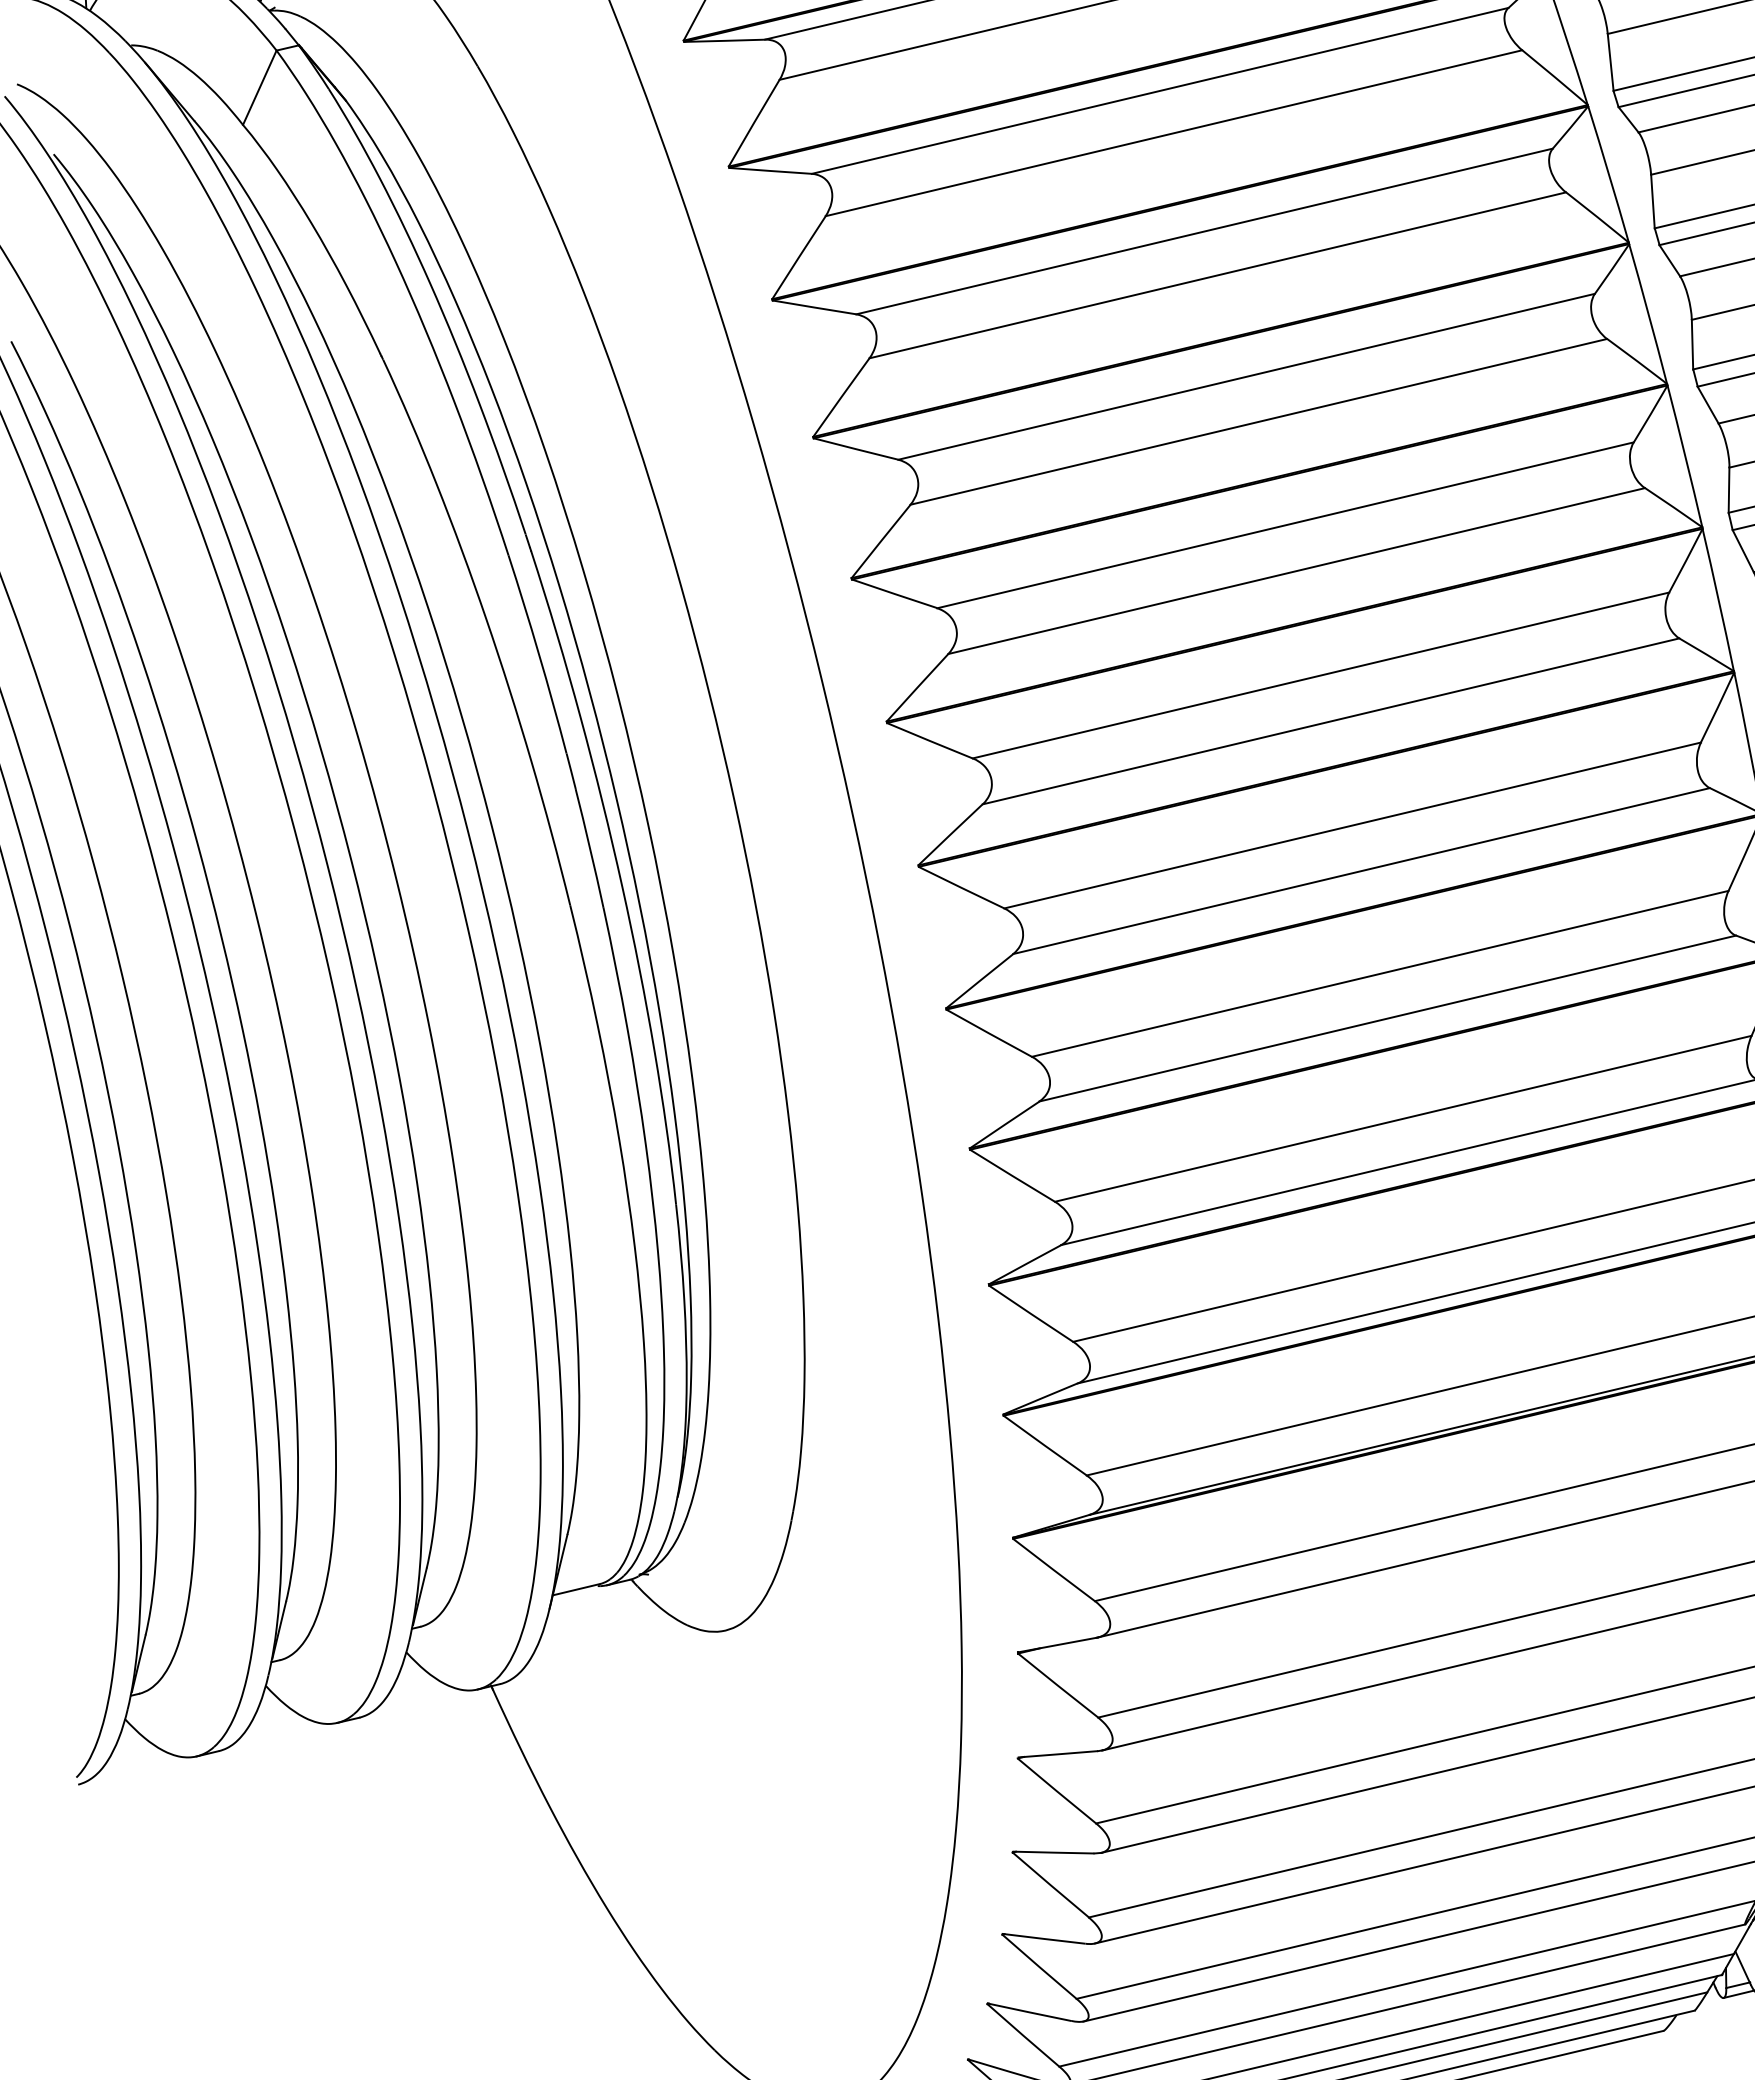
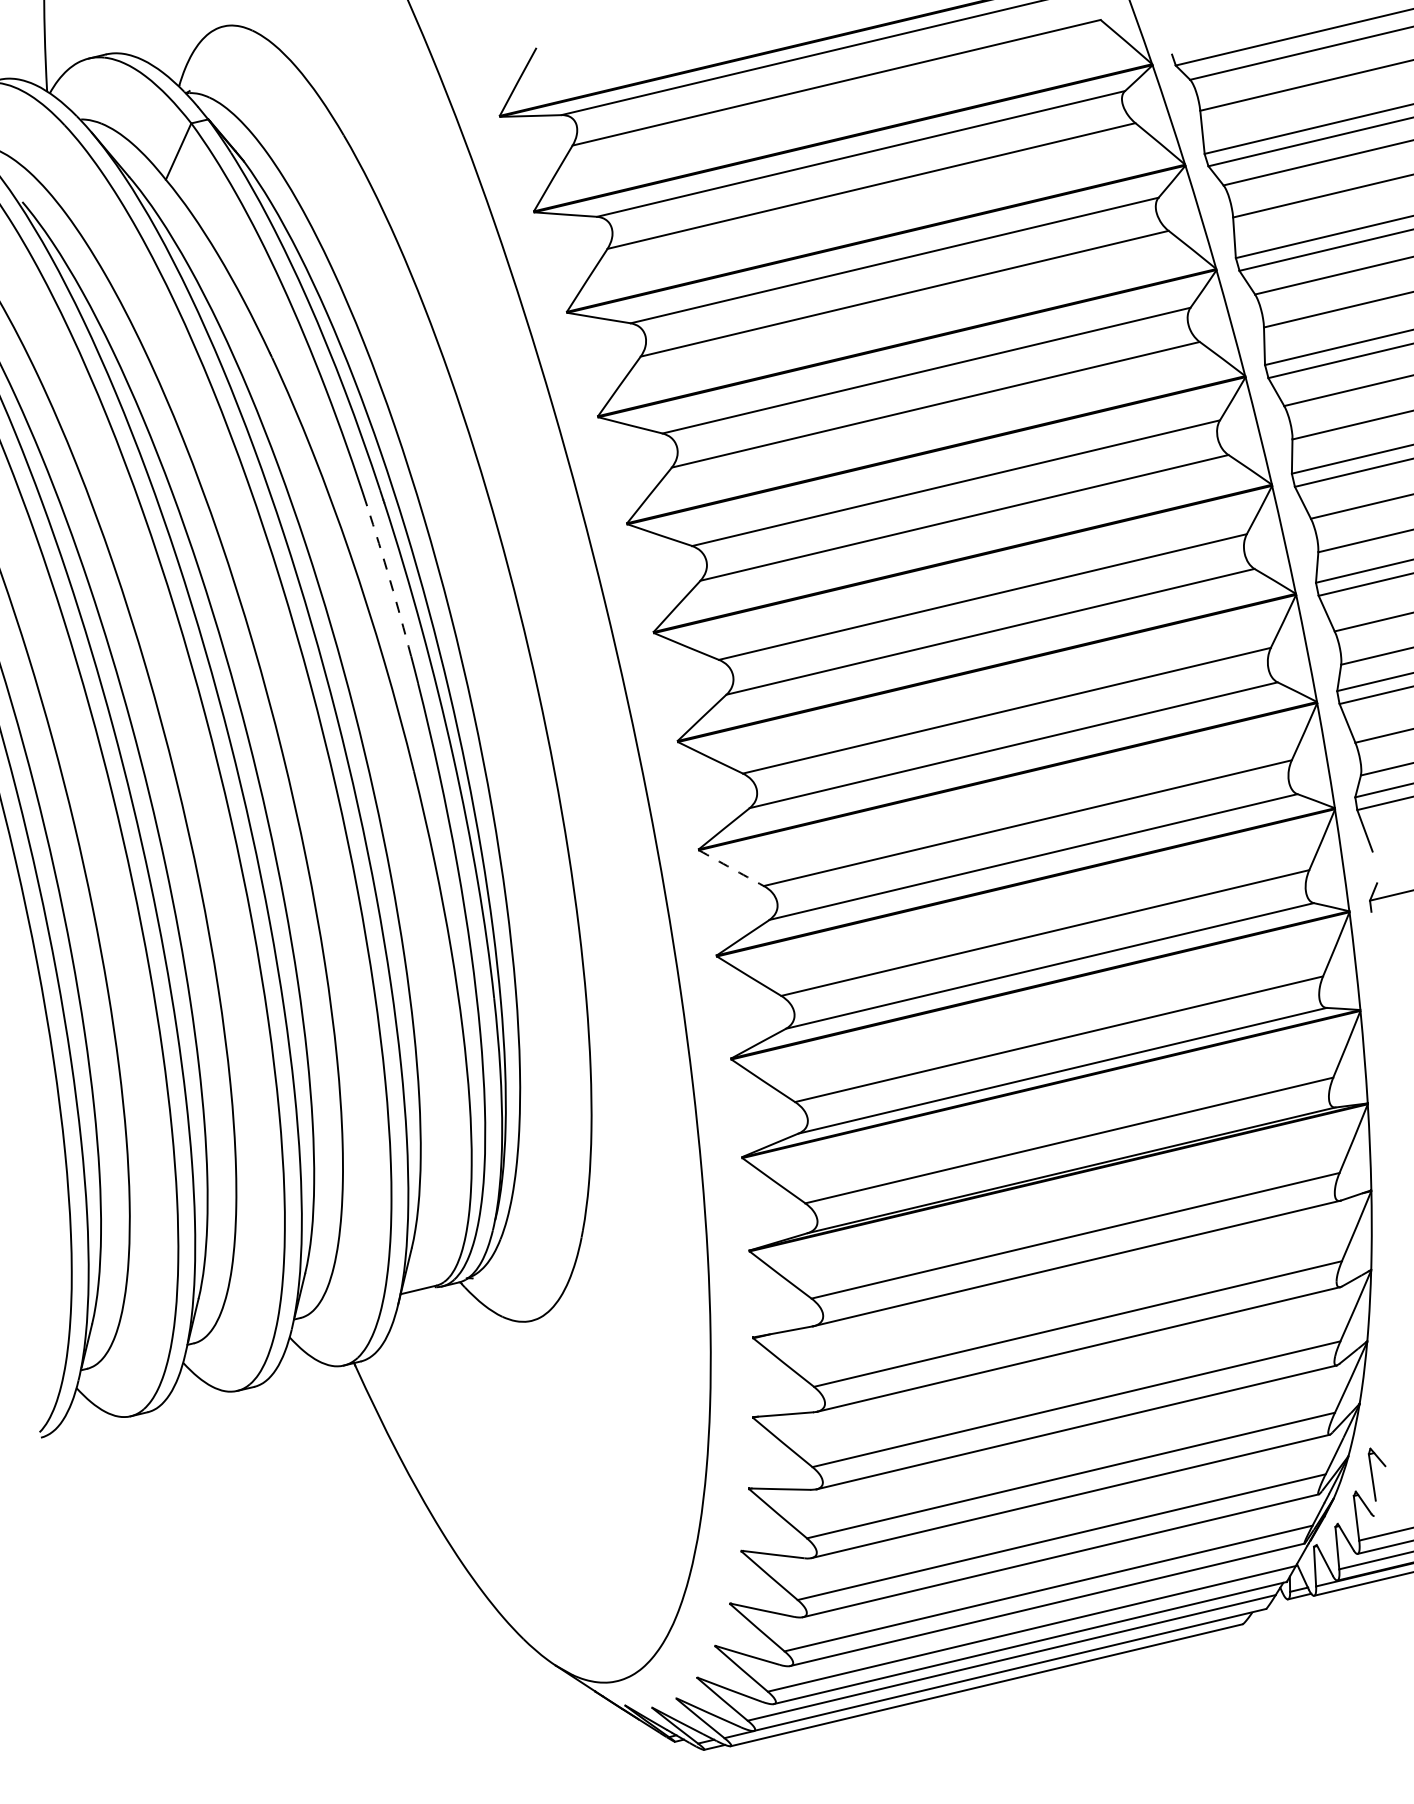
arc: (539, 653) -> (390, 580), solid -> dashed
arc: (989, 1033) -> (731, 868), solid -> dashed

